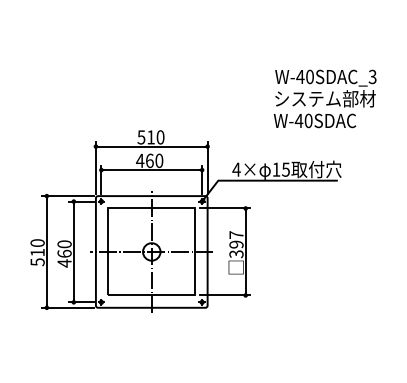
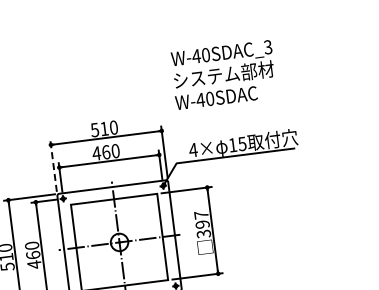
text: (324, 98) -> (223, 74), moved
line: (95, 168) -> (53, 166), solid -> dashed

